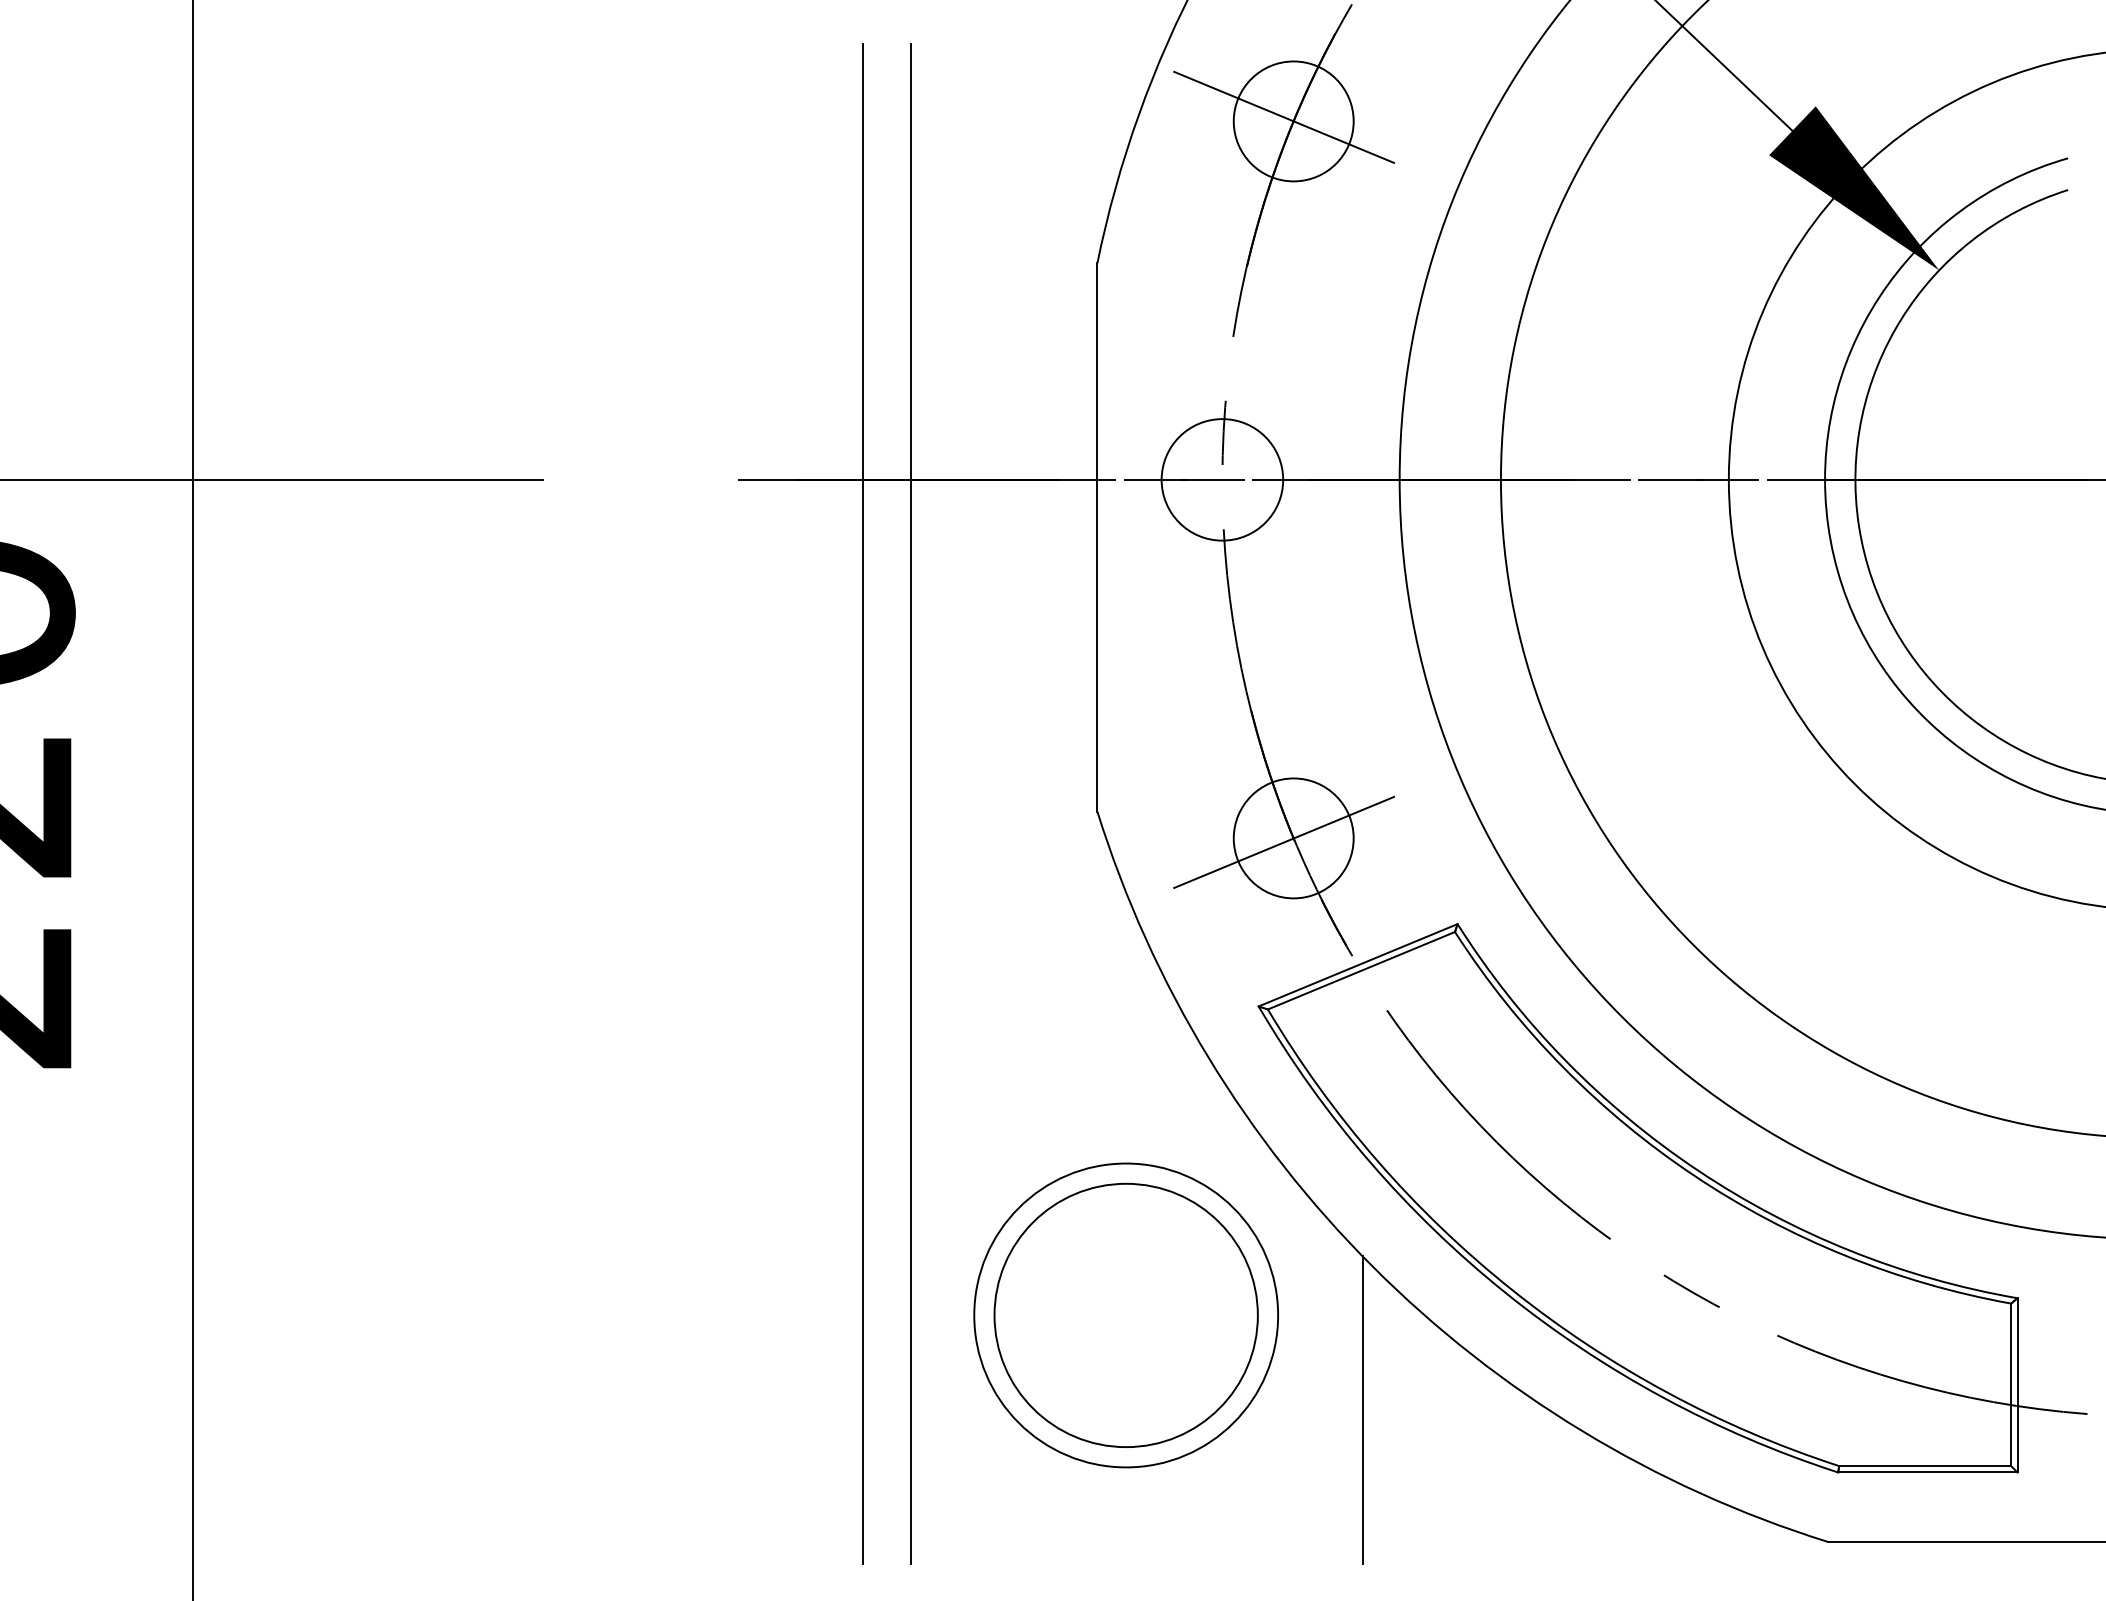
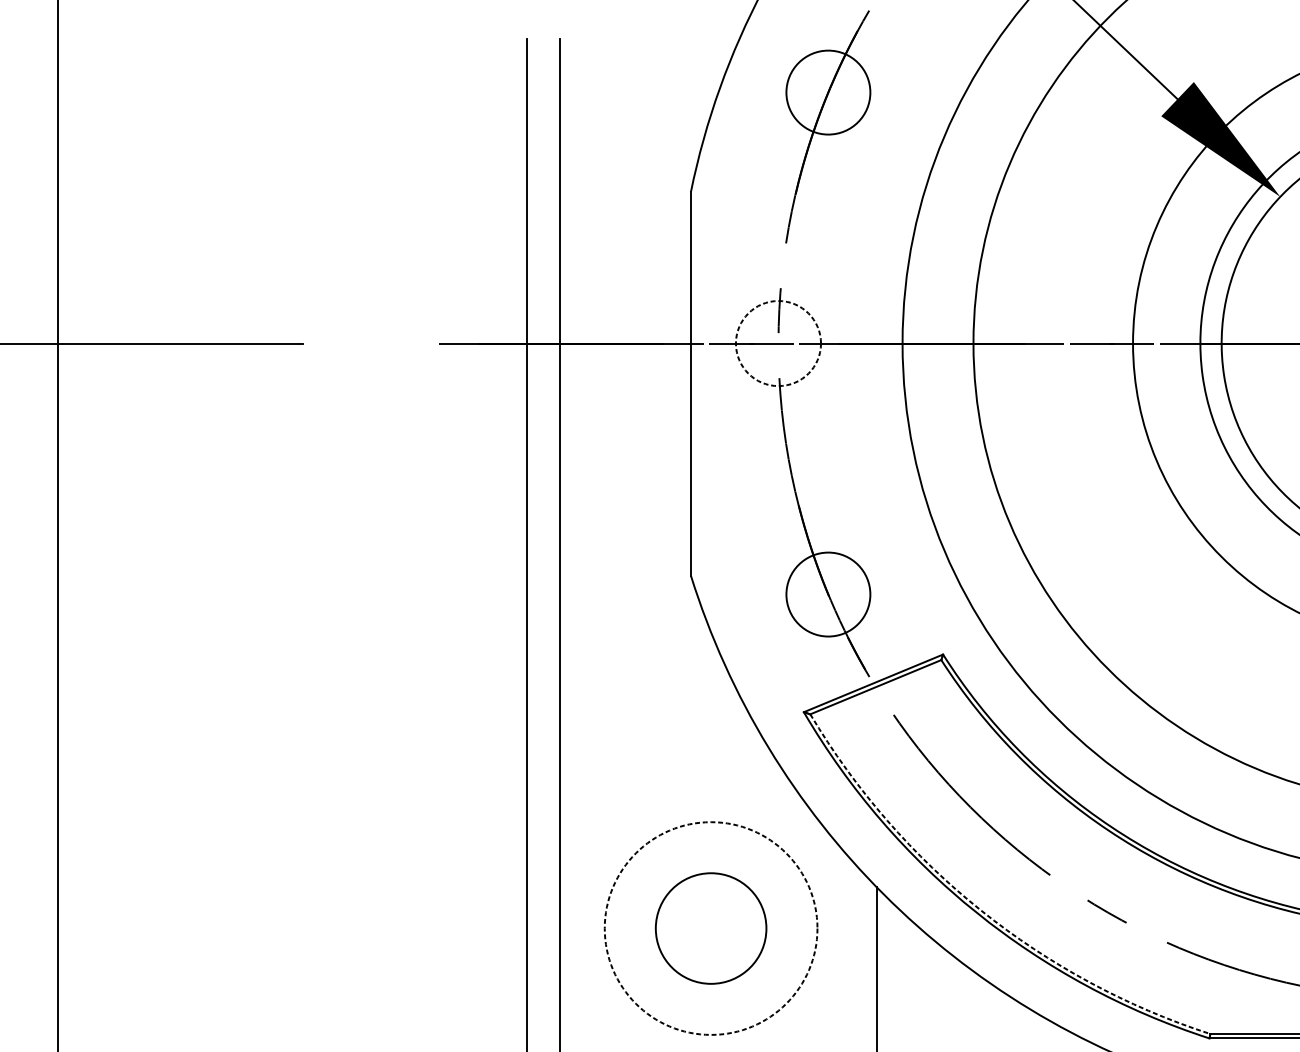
line: (1283, 117) -> (821, 89), removed
circle: (1222, 479) -> (778, 343), solid -> dashed
line: (1283, 842) -> (821, 597), removed
arc: (1511, 1289) -> (980, 910), solid -> dashed
circle: (1125, 1315) -> (710, 928), size x0.6
circle: (1126, 1315) -> (711, 928), solid -> dashed

